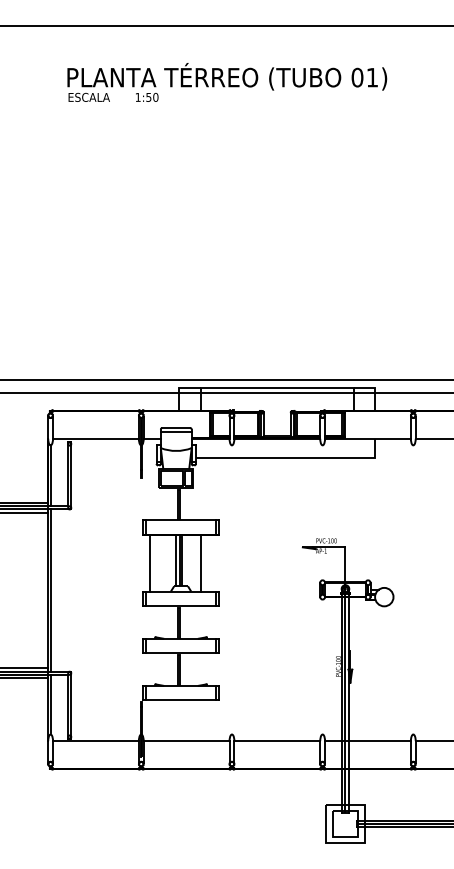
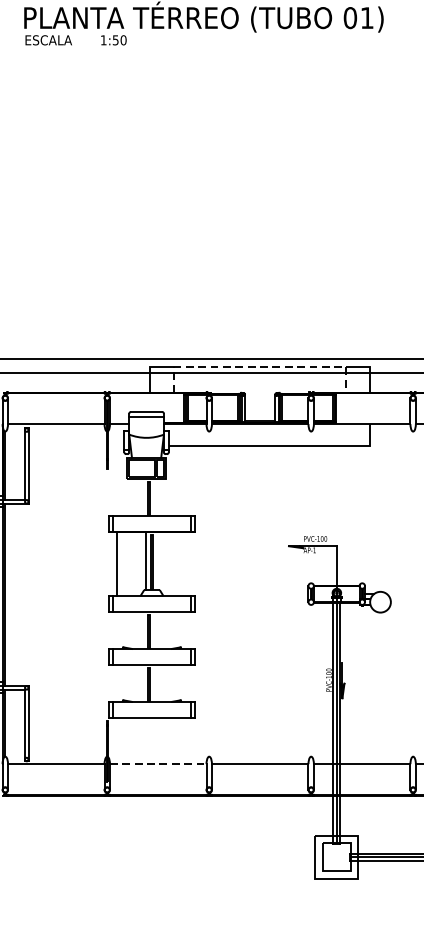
line: (277, 387) -> (260, 366), solid -> dashed
line: (200, 562) -> (173, 563), removed
line: (186, 741) -> (158, 764), solid -> dashed

